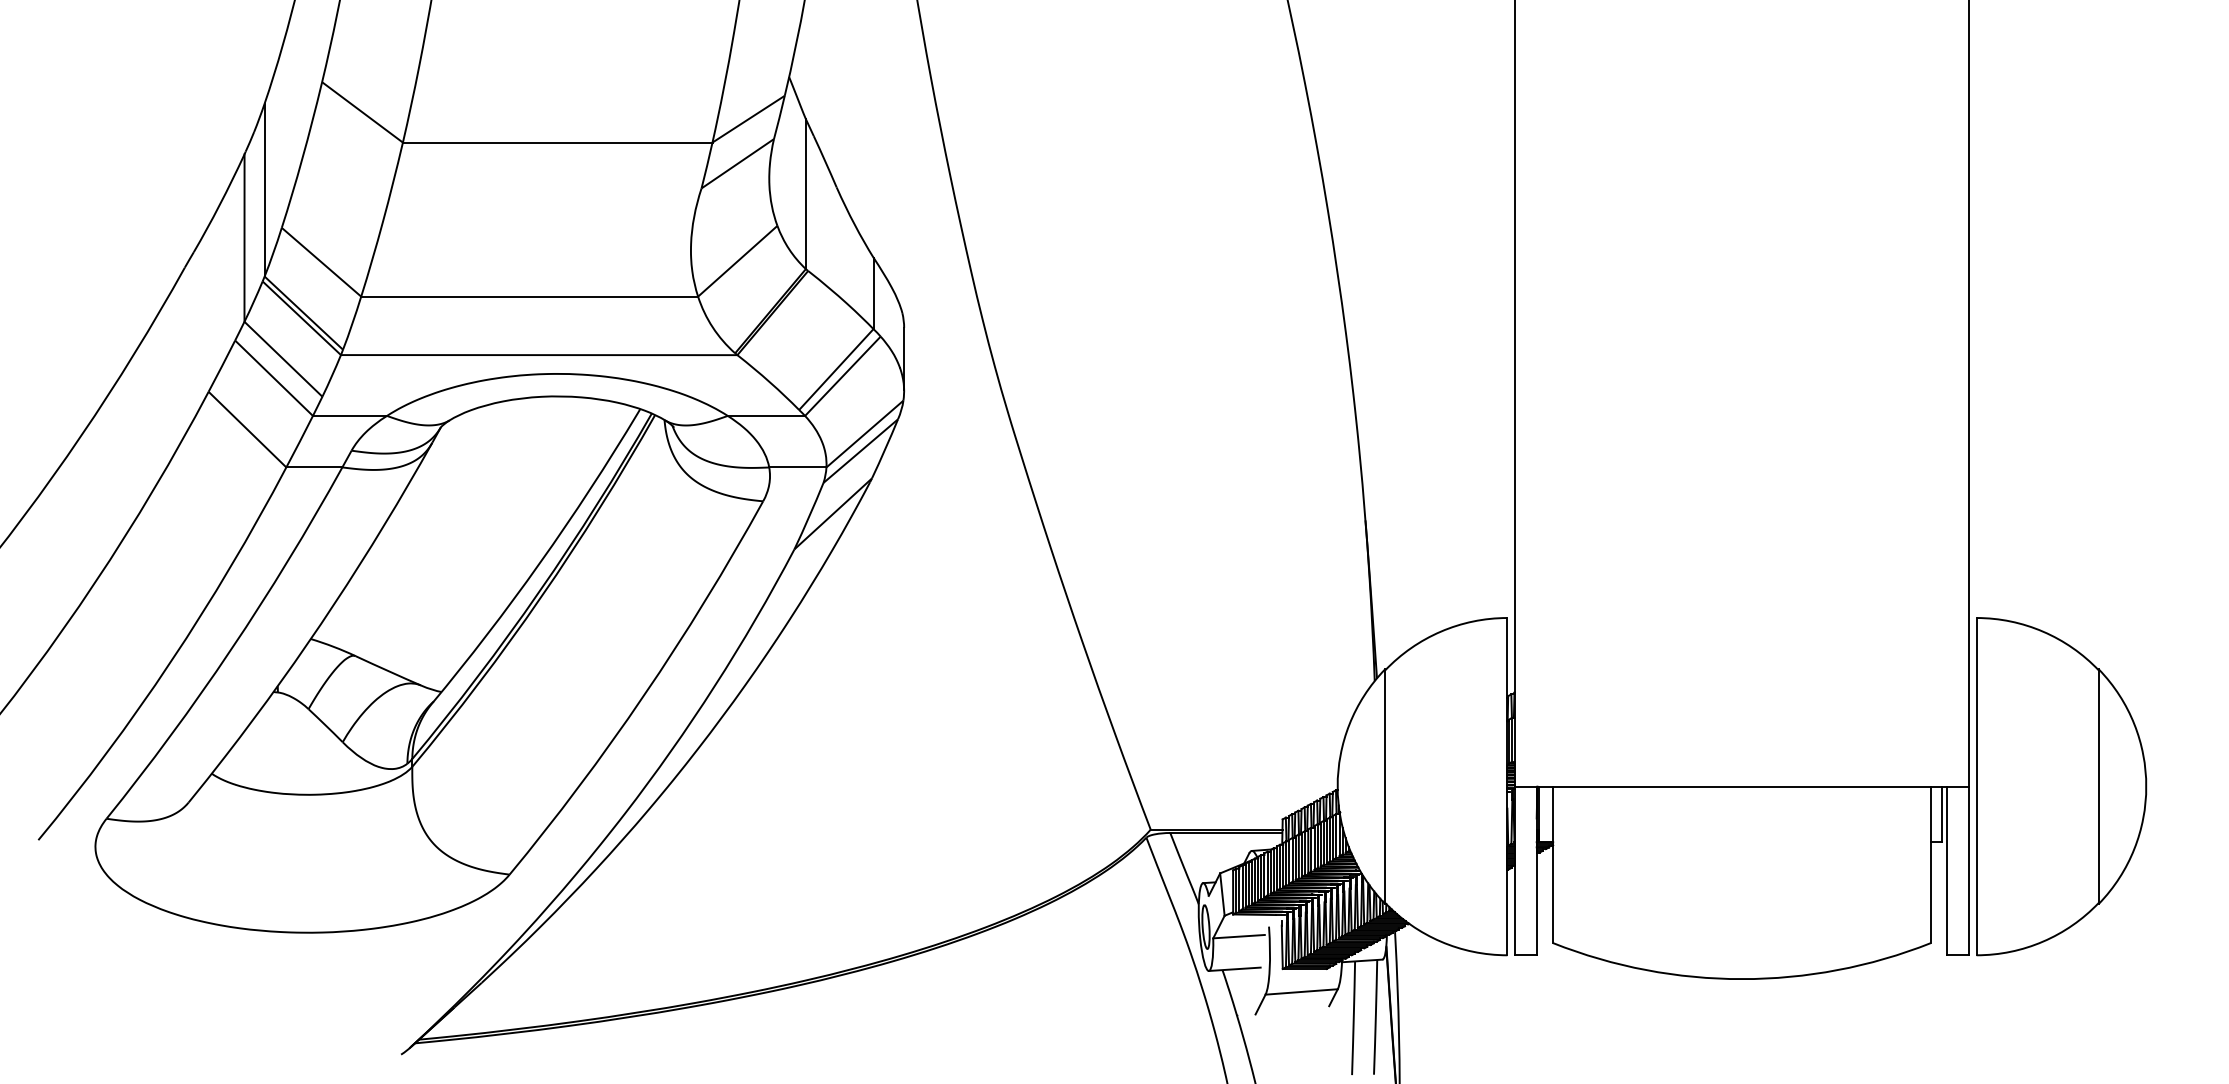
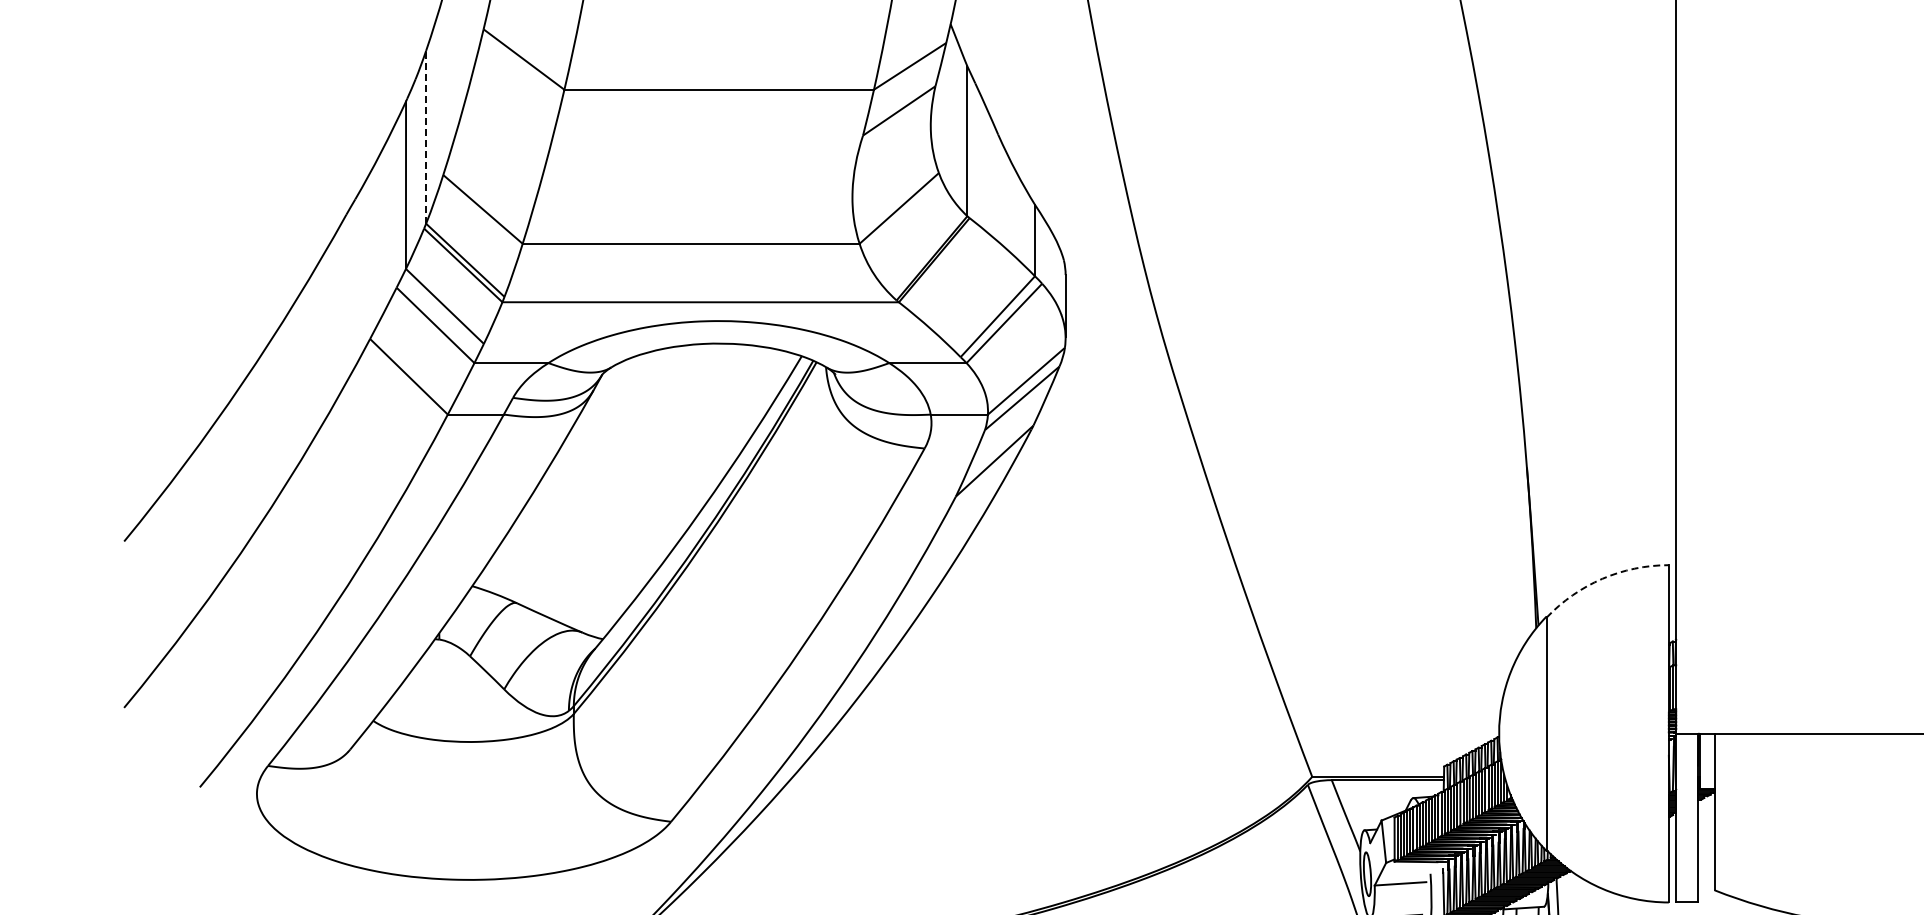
line: (264, 189) -> (425, 136), solid -> dashed
arc: (1440, 631) -> (1601, 578), solid -> dashed

